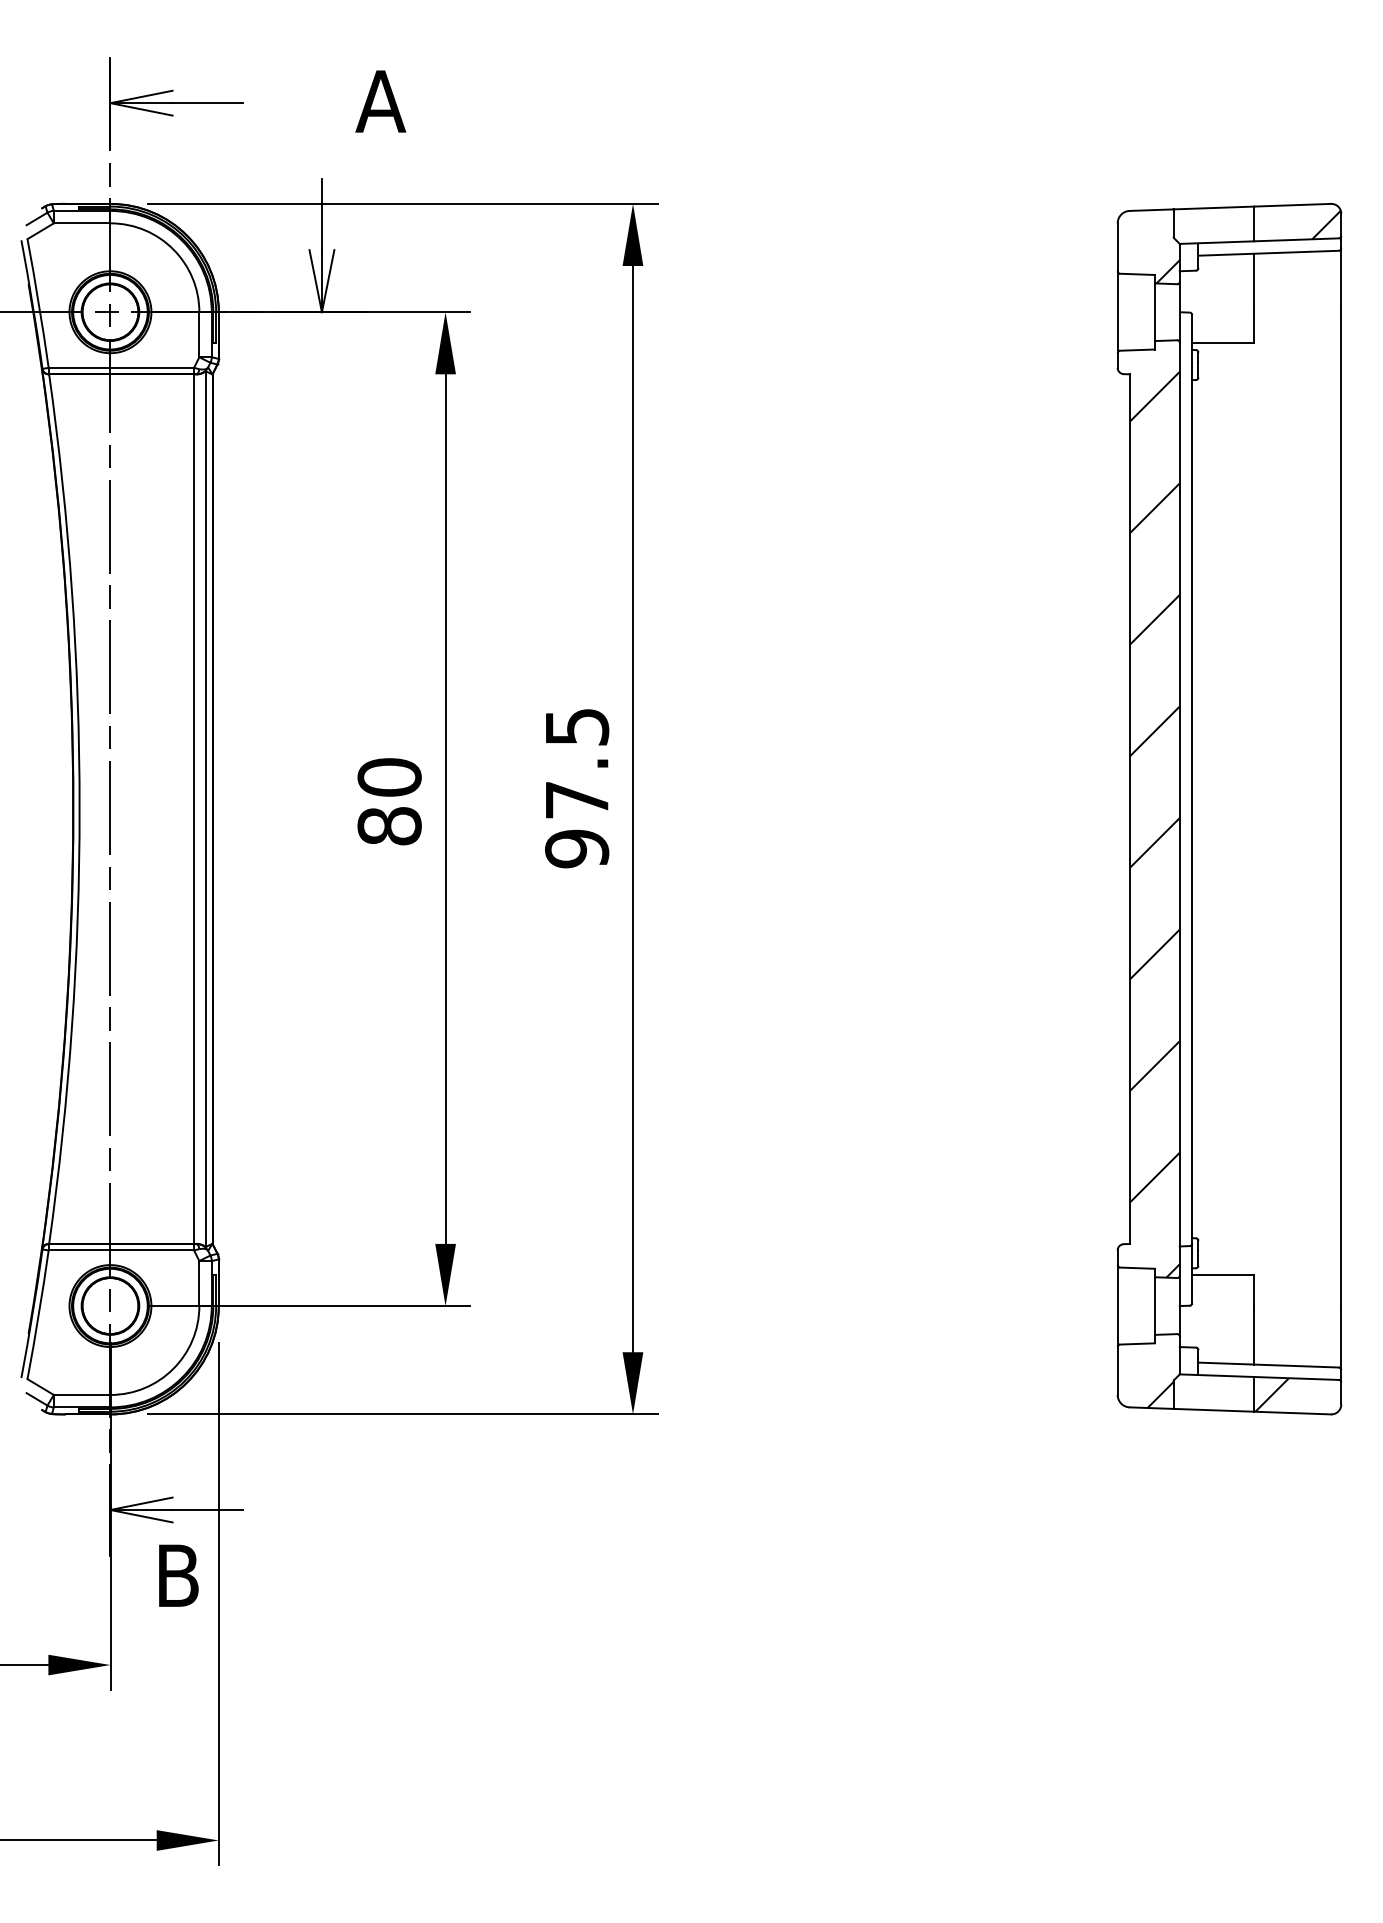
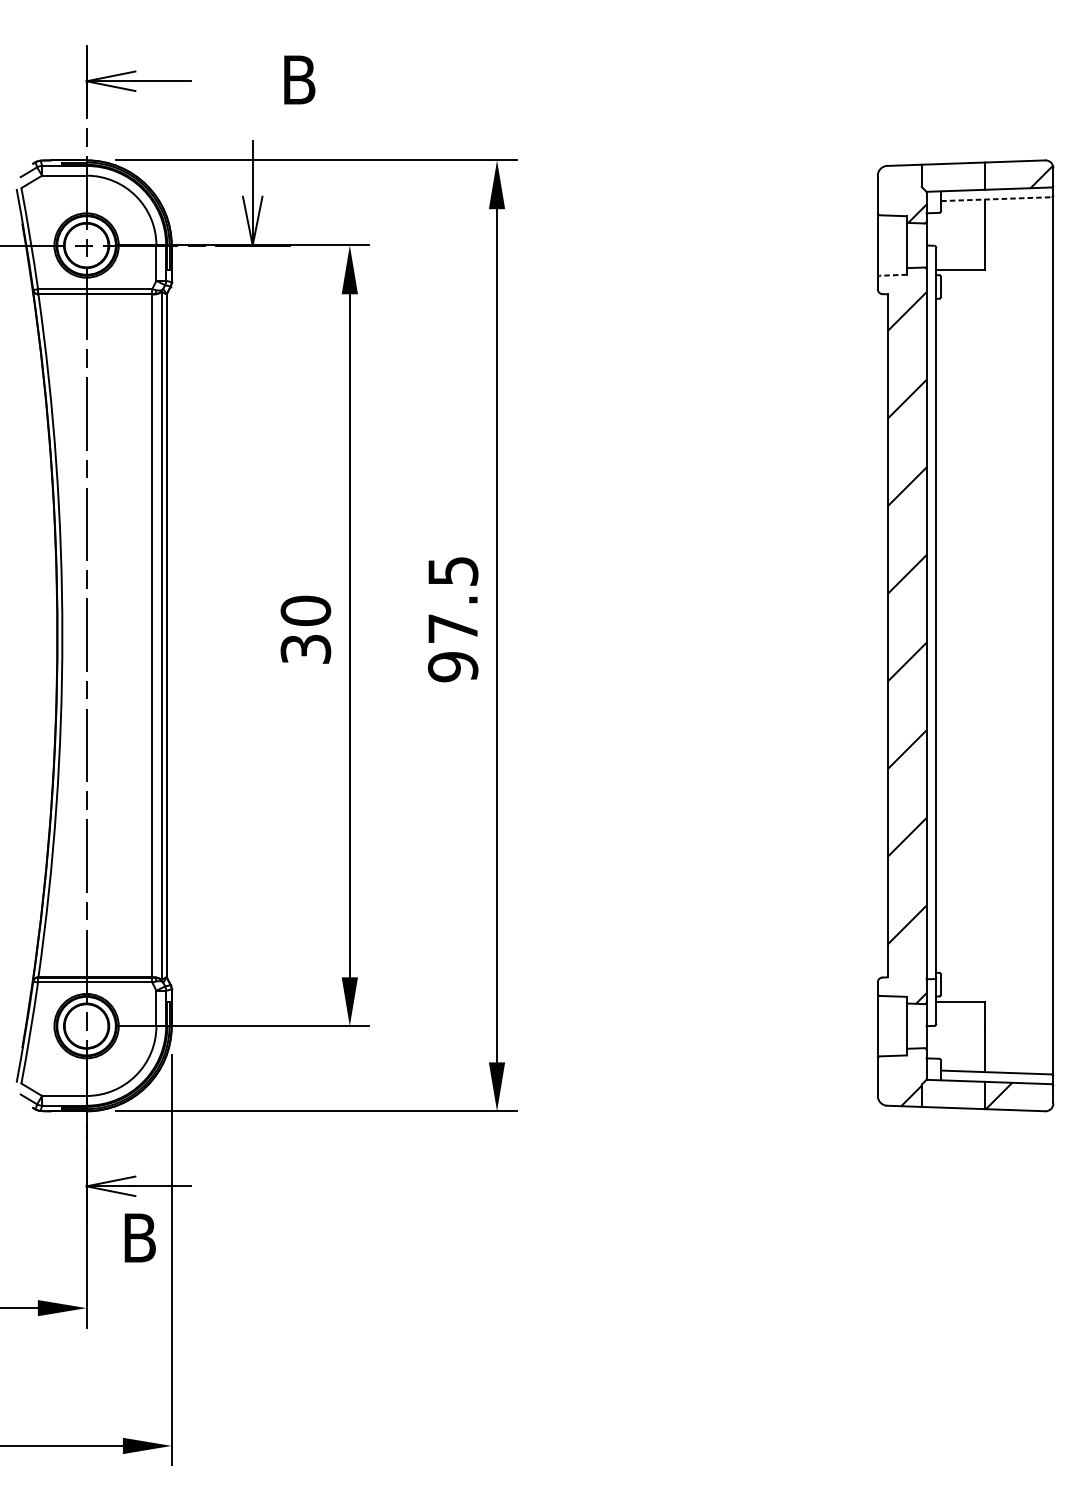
text: (380, 101) -> (298, 79), A -> B
line: (1269, 253) -> (997, 199), solid -> dashed
line: (1137, 350) -> (893, 275), solid -> dashed
text: (389, 826) -> (305, 649), 80 -> 30

